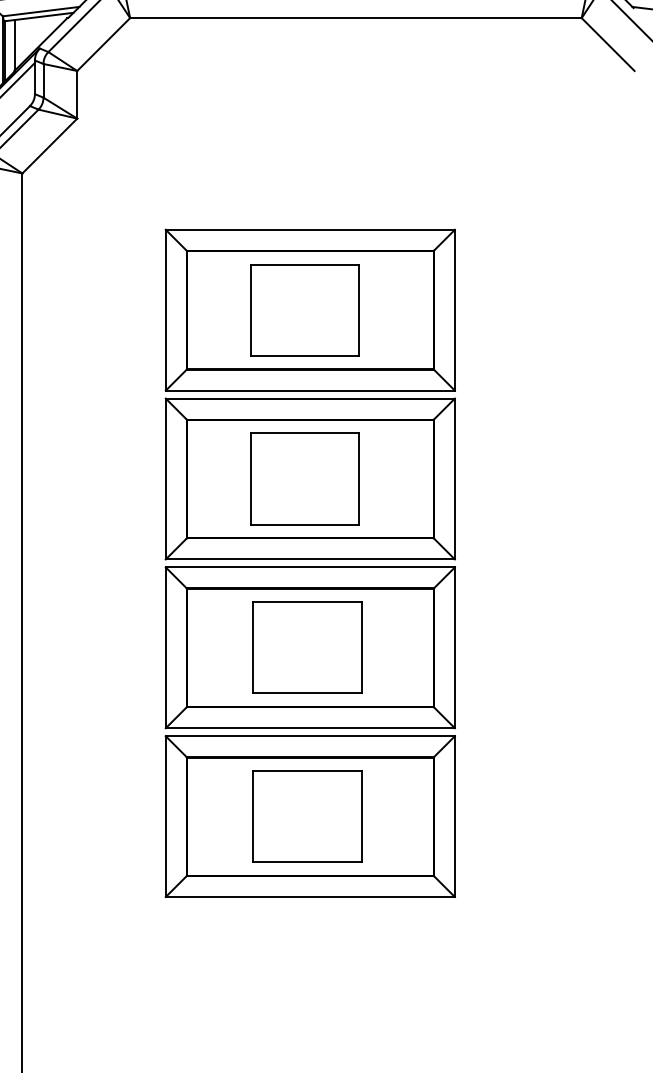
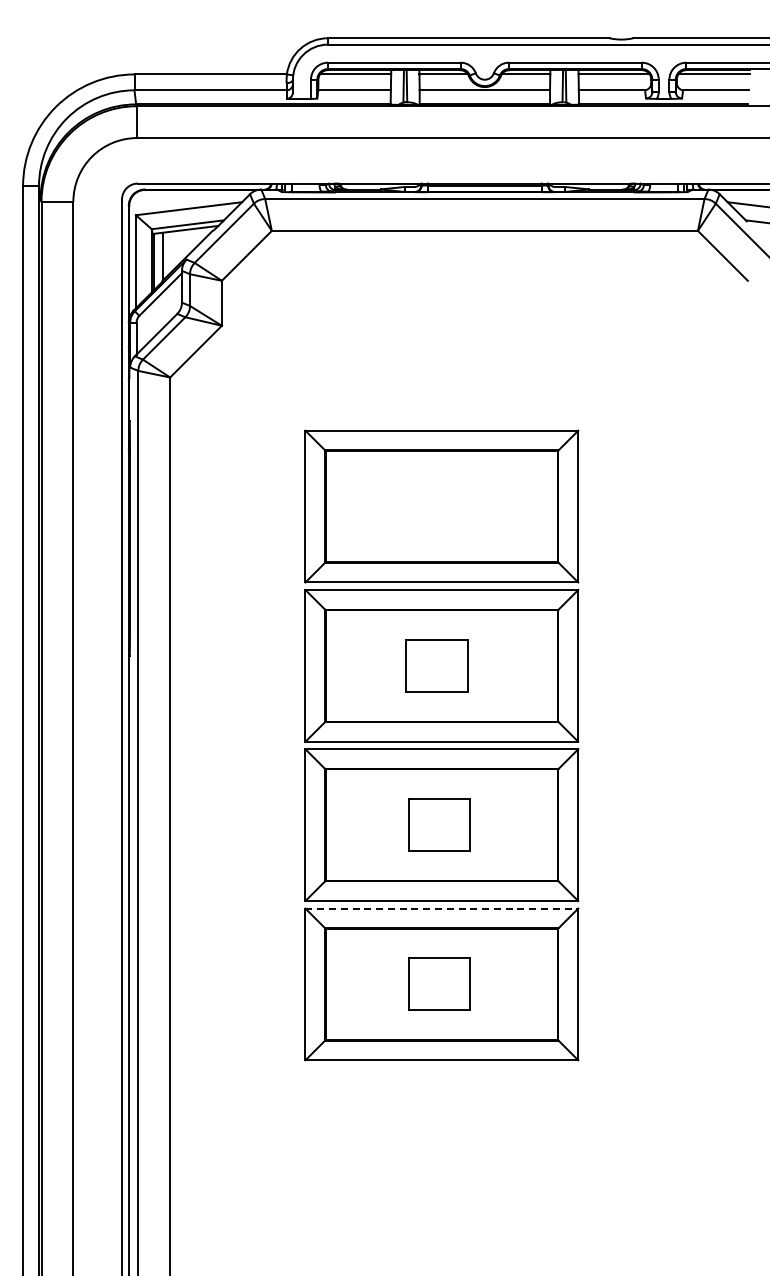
part: (304, 310) -> (436, 506), removed
part: (304, 478) -> (436, 665), size x0.6
part: (306, 647) -> (438, 824), size x0.6
line: (311, 736) -> (442, 908), solid -> dashed
part: (306, 815) -> (438, 983), size x0.6

